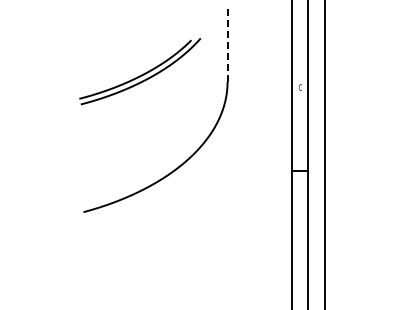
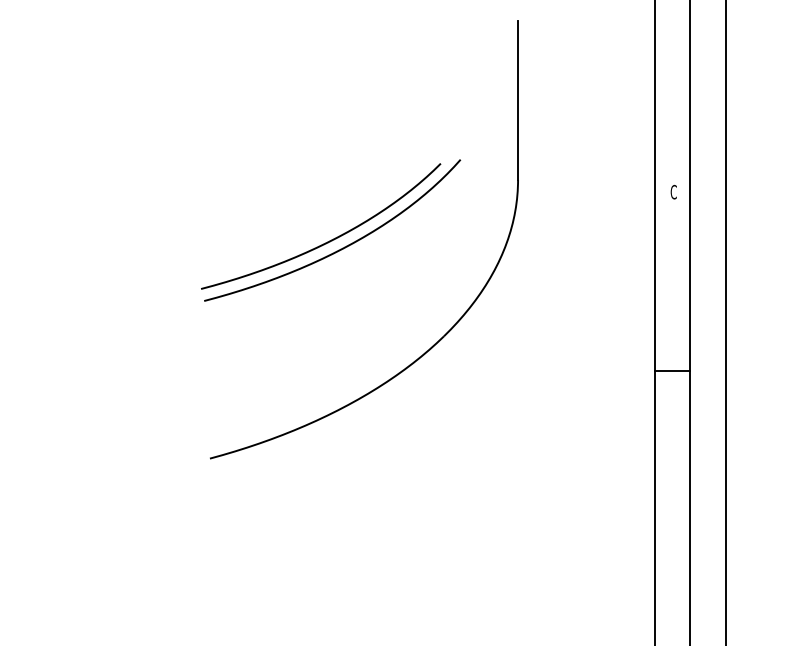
line: (227, 44) -> (517, 100), dashed -> solid
part: (140, 71) -> (331, 230), moved

